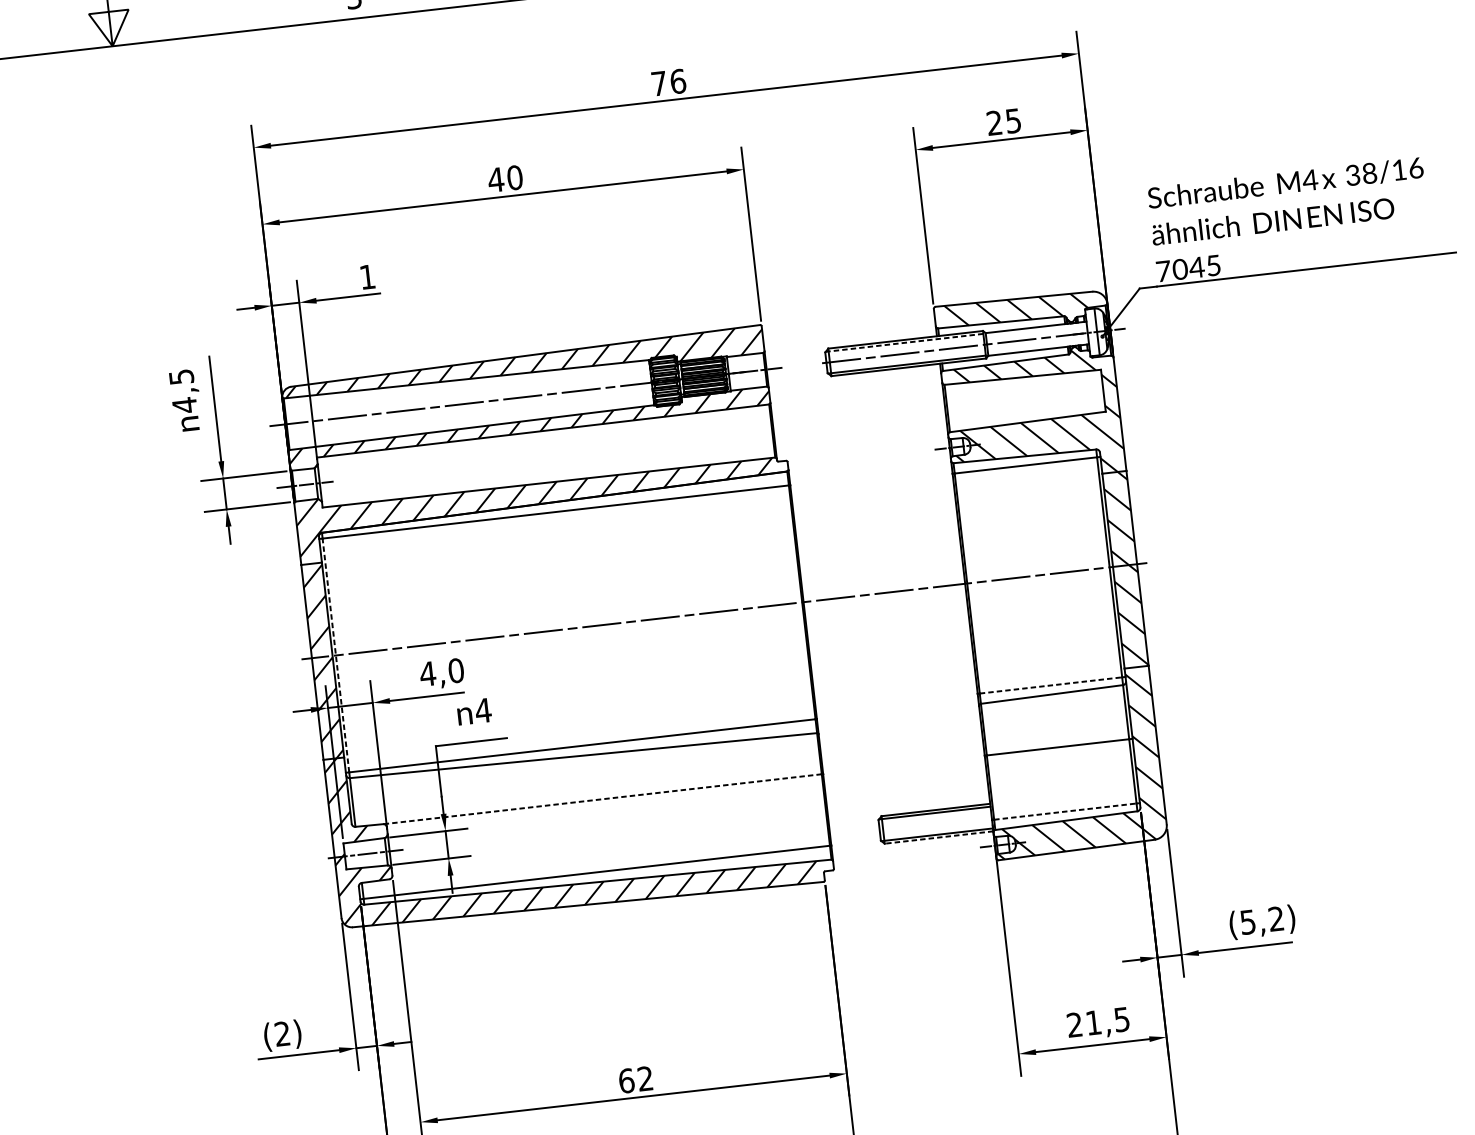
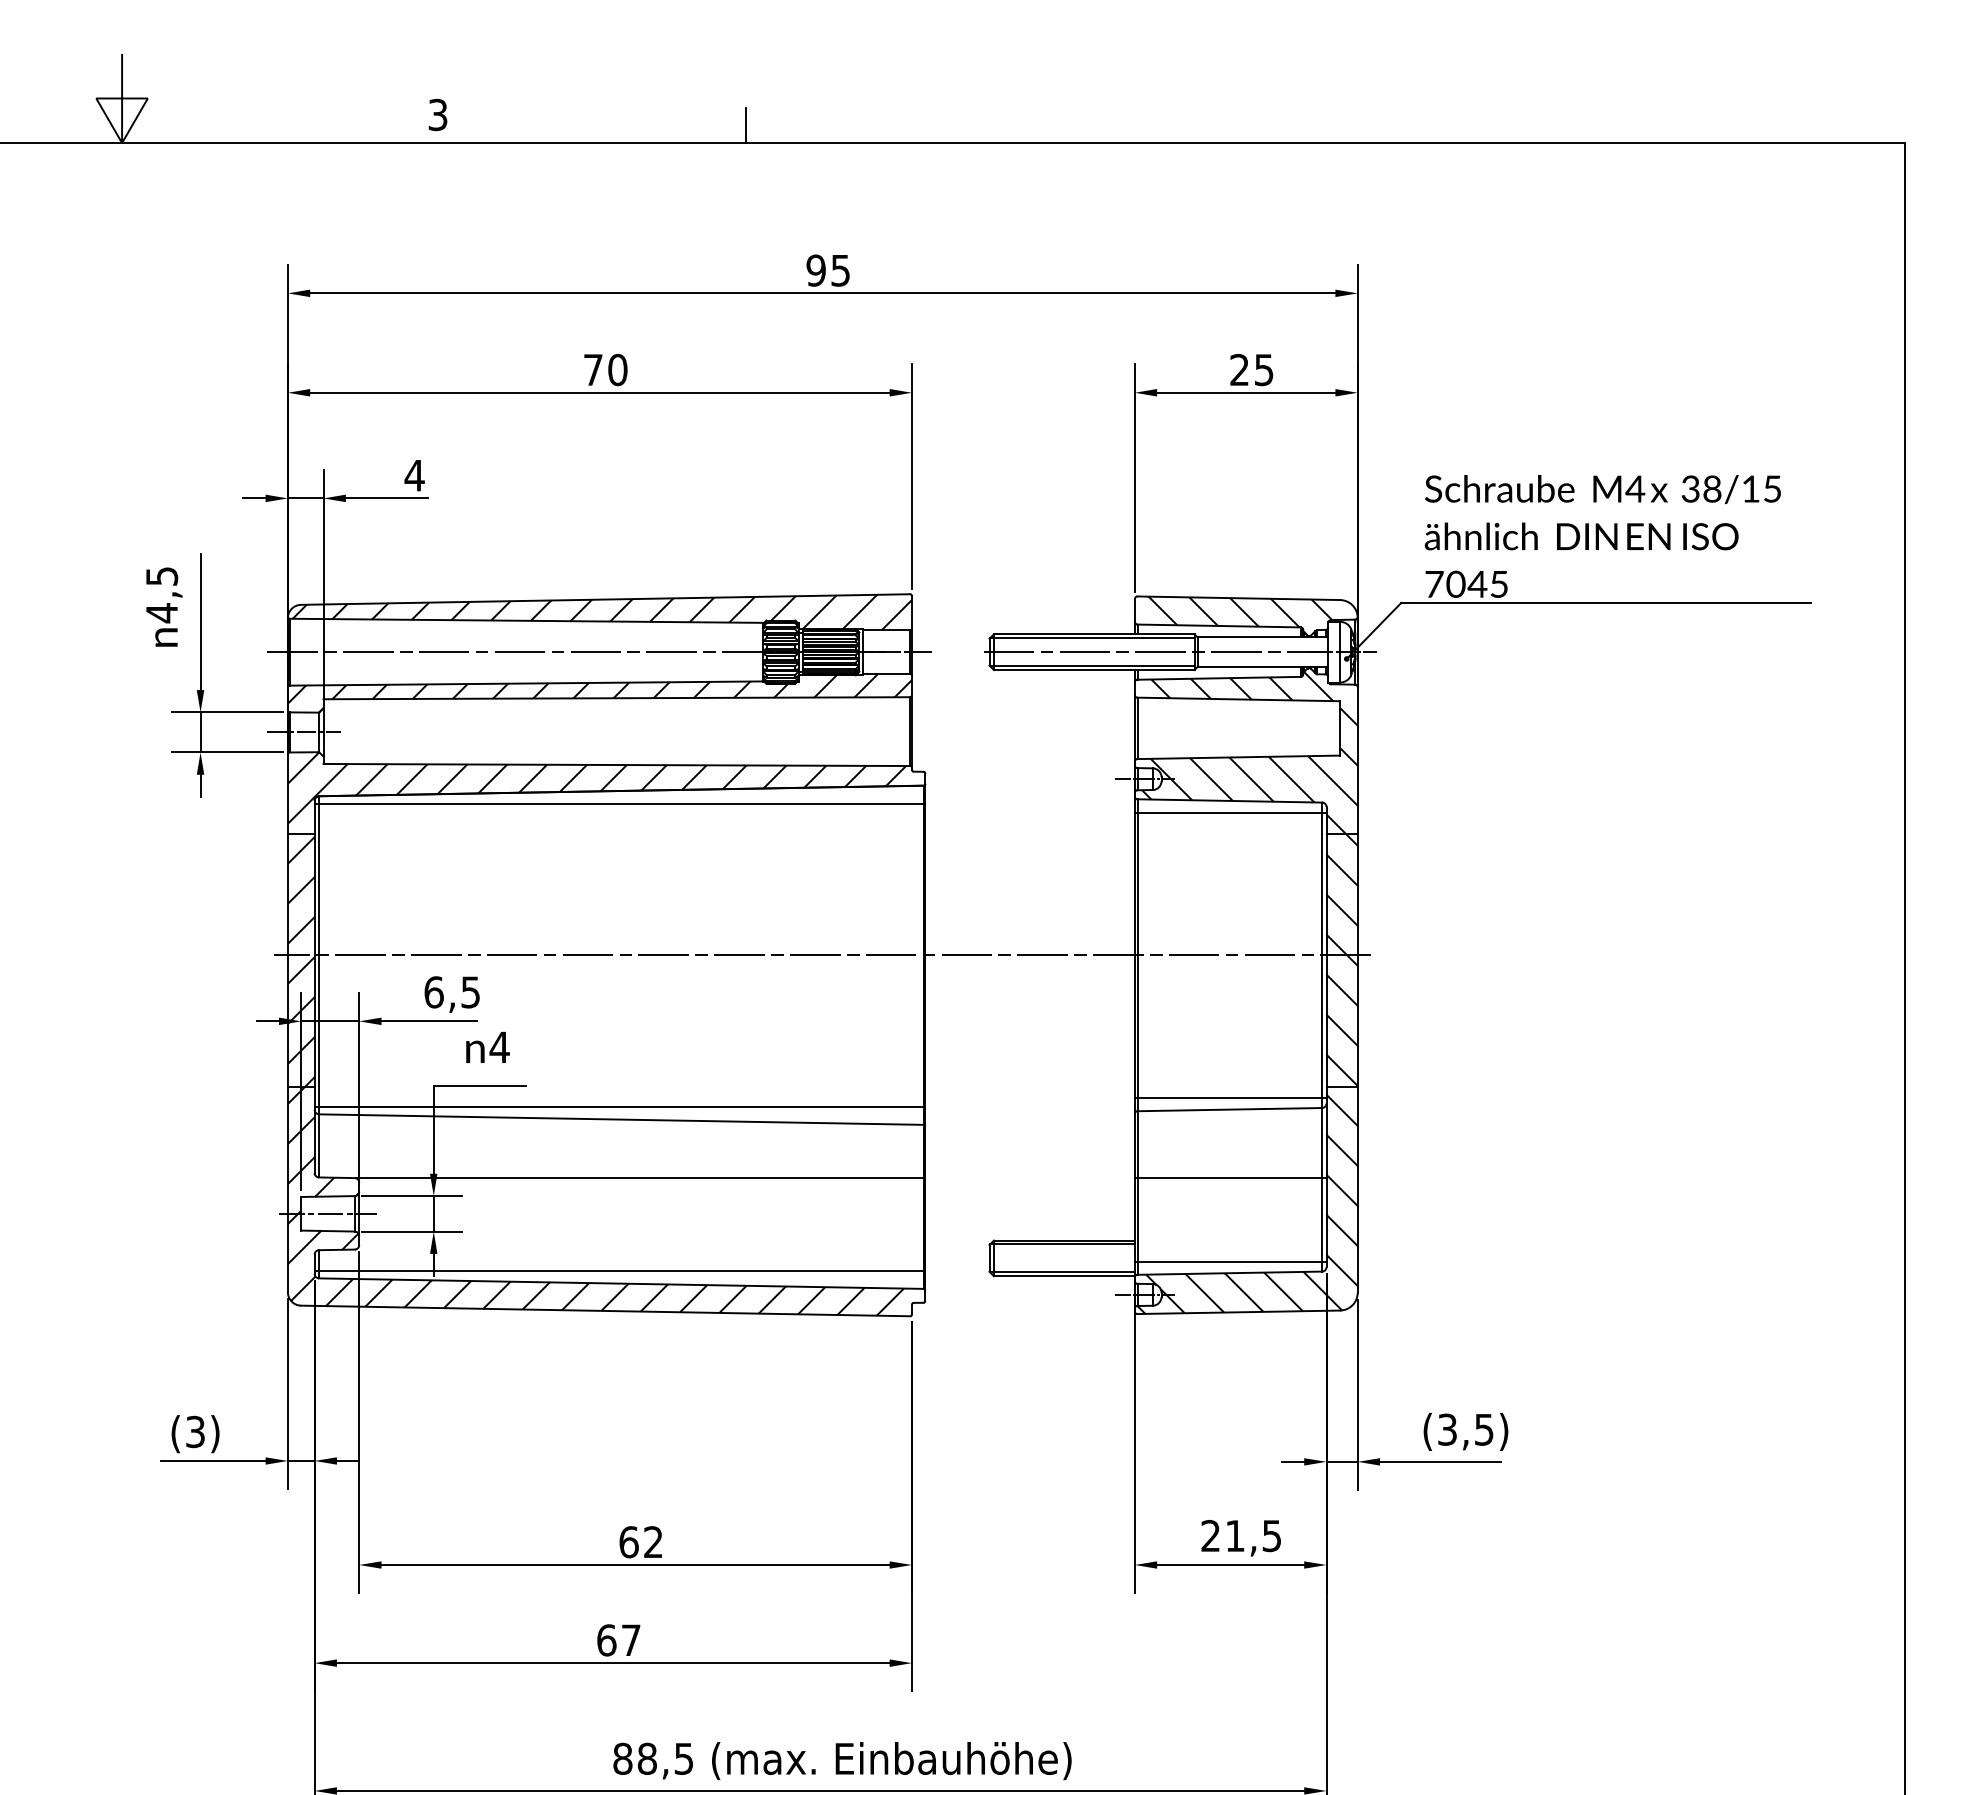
text: (668, 82) -> (828, 270), 76 -> 95
text: (1416, 167) -> (1772, 488), 38/16 -> 38/15
text: (496, 179) -> (593, 369), 40 -> 70
text: (367, 277) -> (414, 475), 1 -> 4
line: (903, 343) -> (1091, 638), dashed -> solid
line: (336, 655) -> (319, 955), dashed -> solid
text: (441, 672) -> (451, 992), 4,0 -> 6,5
line: (1051, 685) -> (1230, 1097), dashed -> solid
line: (602, 799) -> (639, 1178), dashed -> solid
line: (1065, 811) -> (1230, 1261), dashed -> solid
line: (938, 837) -> (1063, 1276), dashed -> solid
text: (1262, 920) -> (1466, 1429), (5,2) -> (3,5)
text: (282, 1034) -> (195, 1432), (2) -> (3)

